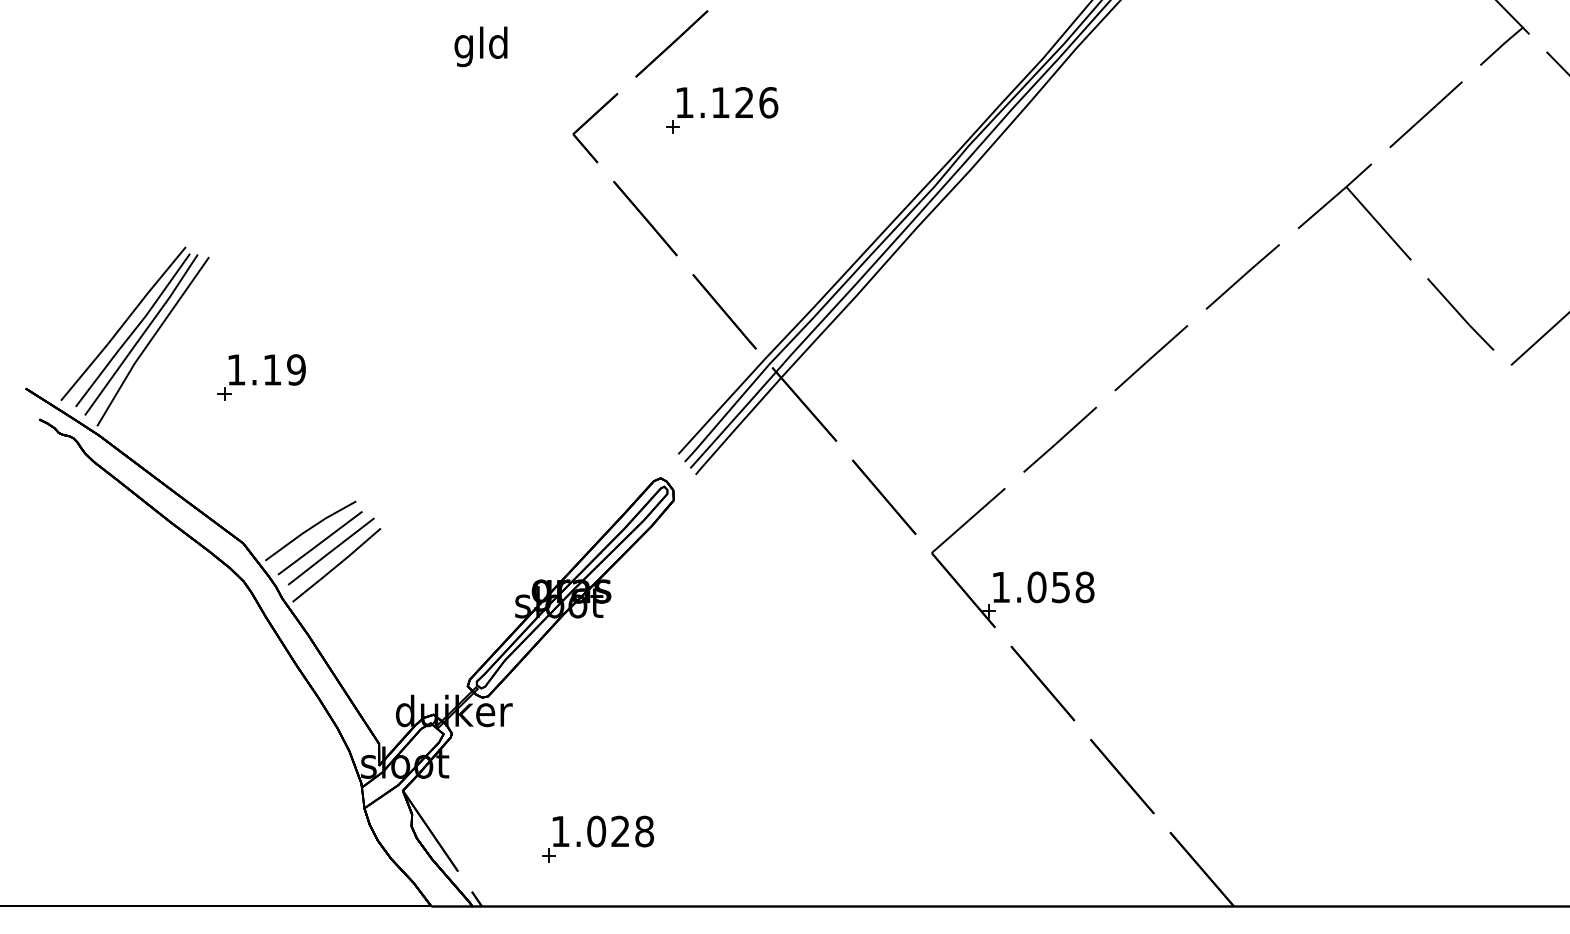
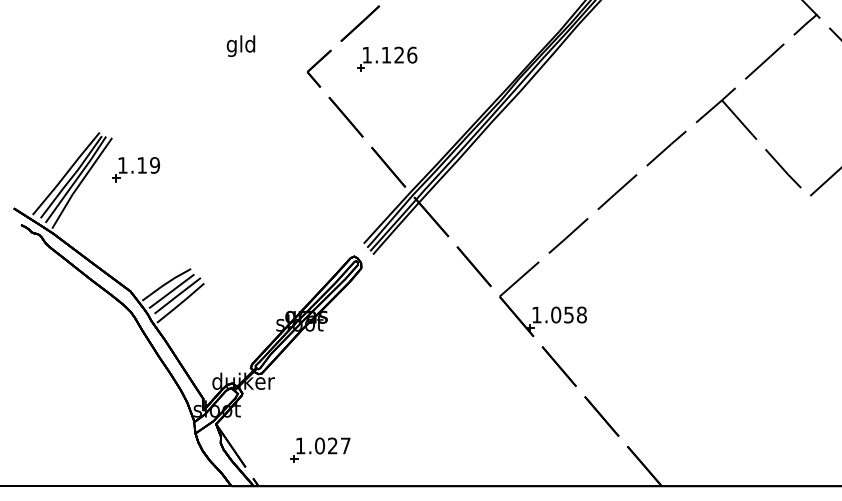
text: (480, 45) -> (240, 45), moved
part: (260, 377) -> (135, 169), moved
text: (644, 830) -> (345, 445), 1.028 -> 1.027

